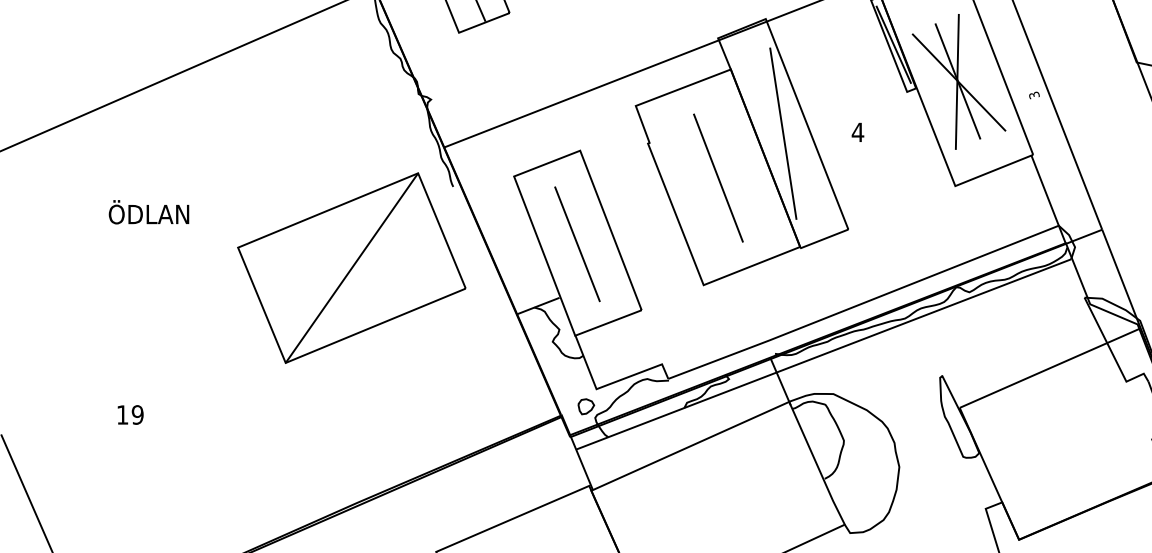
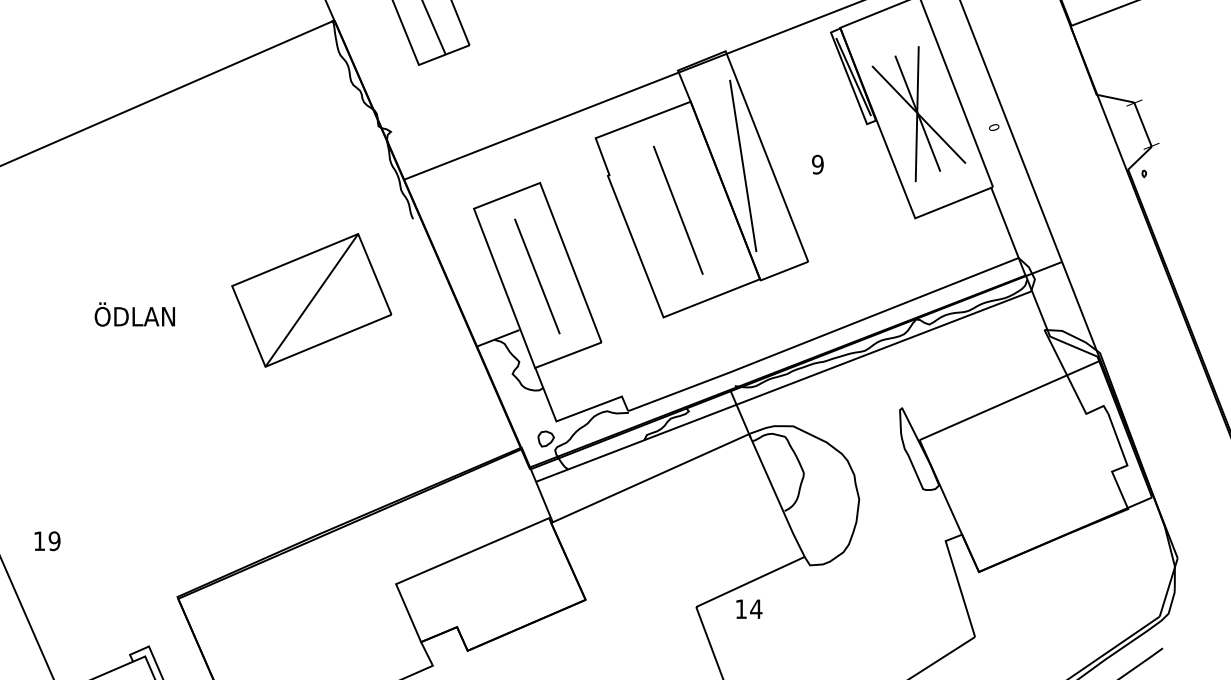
text: (1034, 95) -> (994, 127), 3 -> 0
text: (857, 132) -> (817, 164), 4 -> 9
text: (148, 212) -> (134, 314), moved
part: (351, 268) -> (311, 300), size x0.7
text: (130, 415) -> (47, 541), moved

